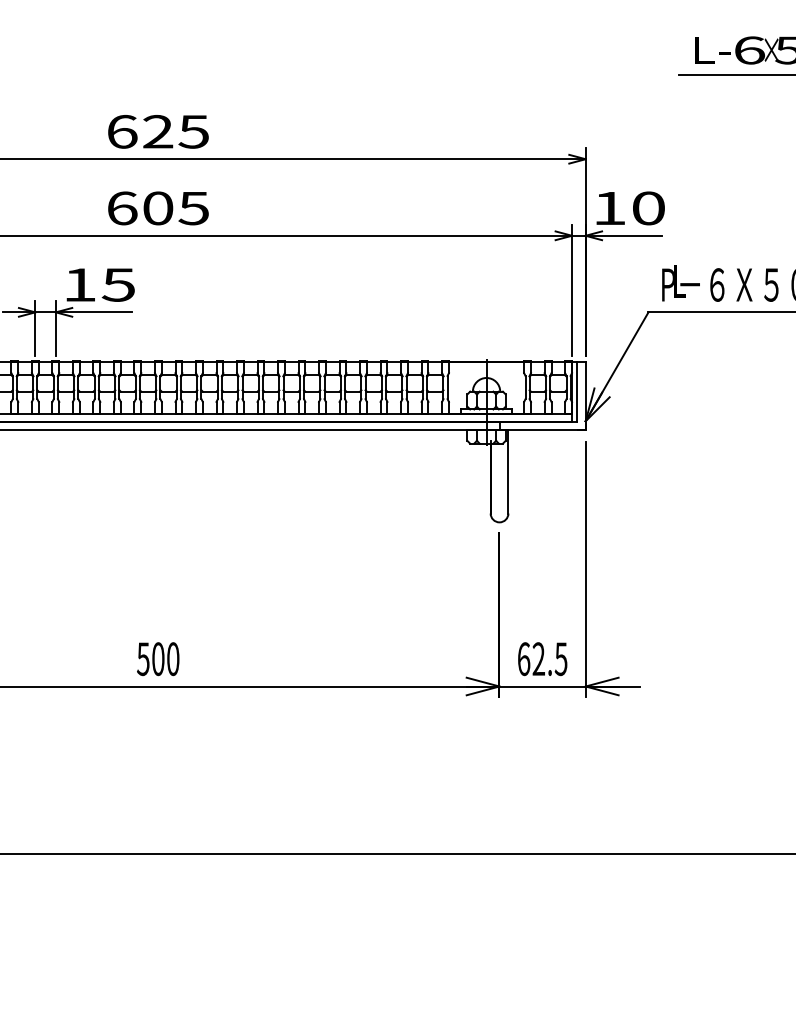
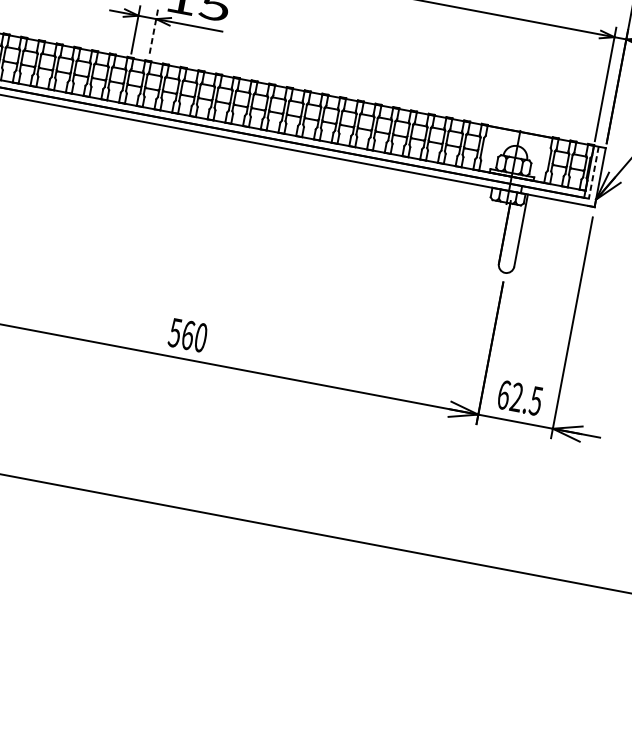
line: (55, 329) -> (153, 33), solid -> dashed
line: (577, 392) -> (593, 173), solid -> dashed
text: (158, 658) -> (188, 334), 500 -> 560

